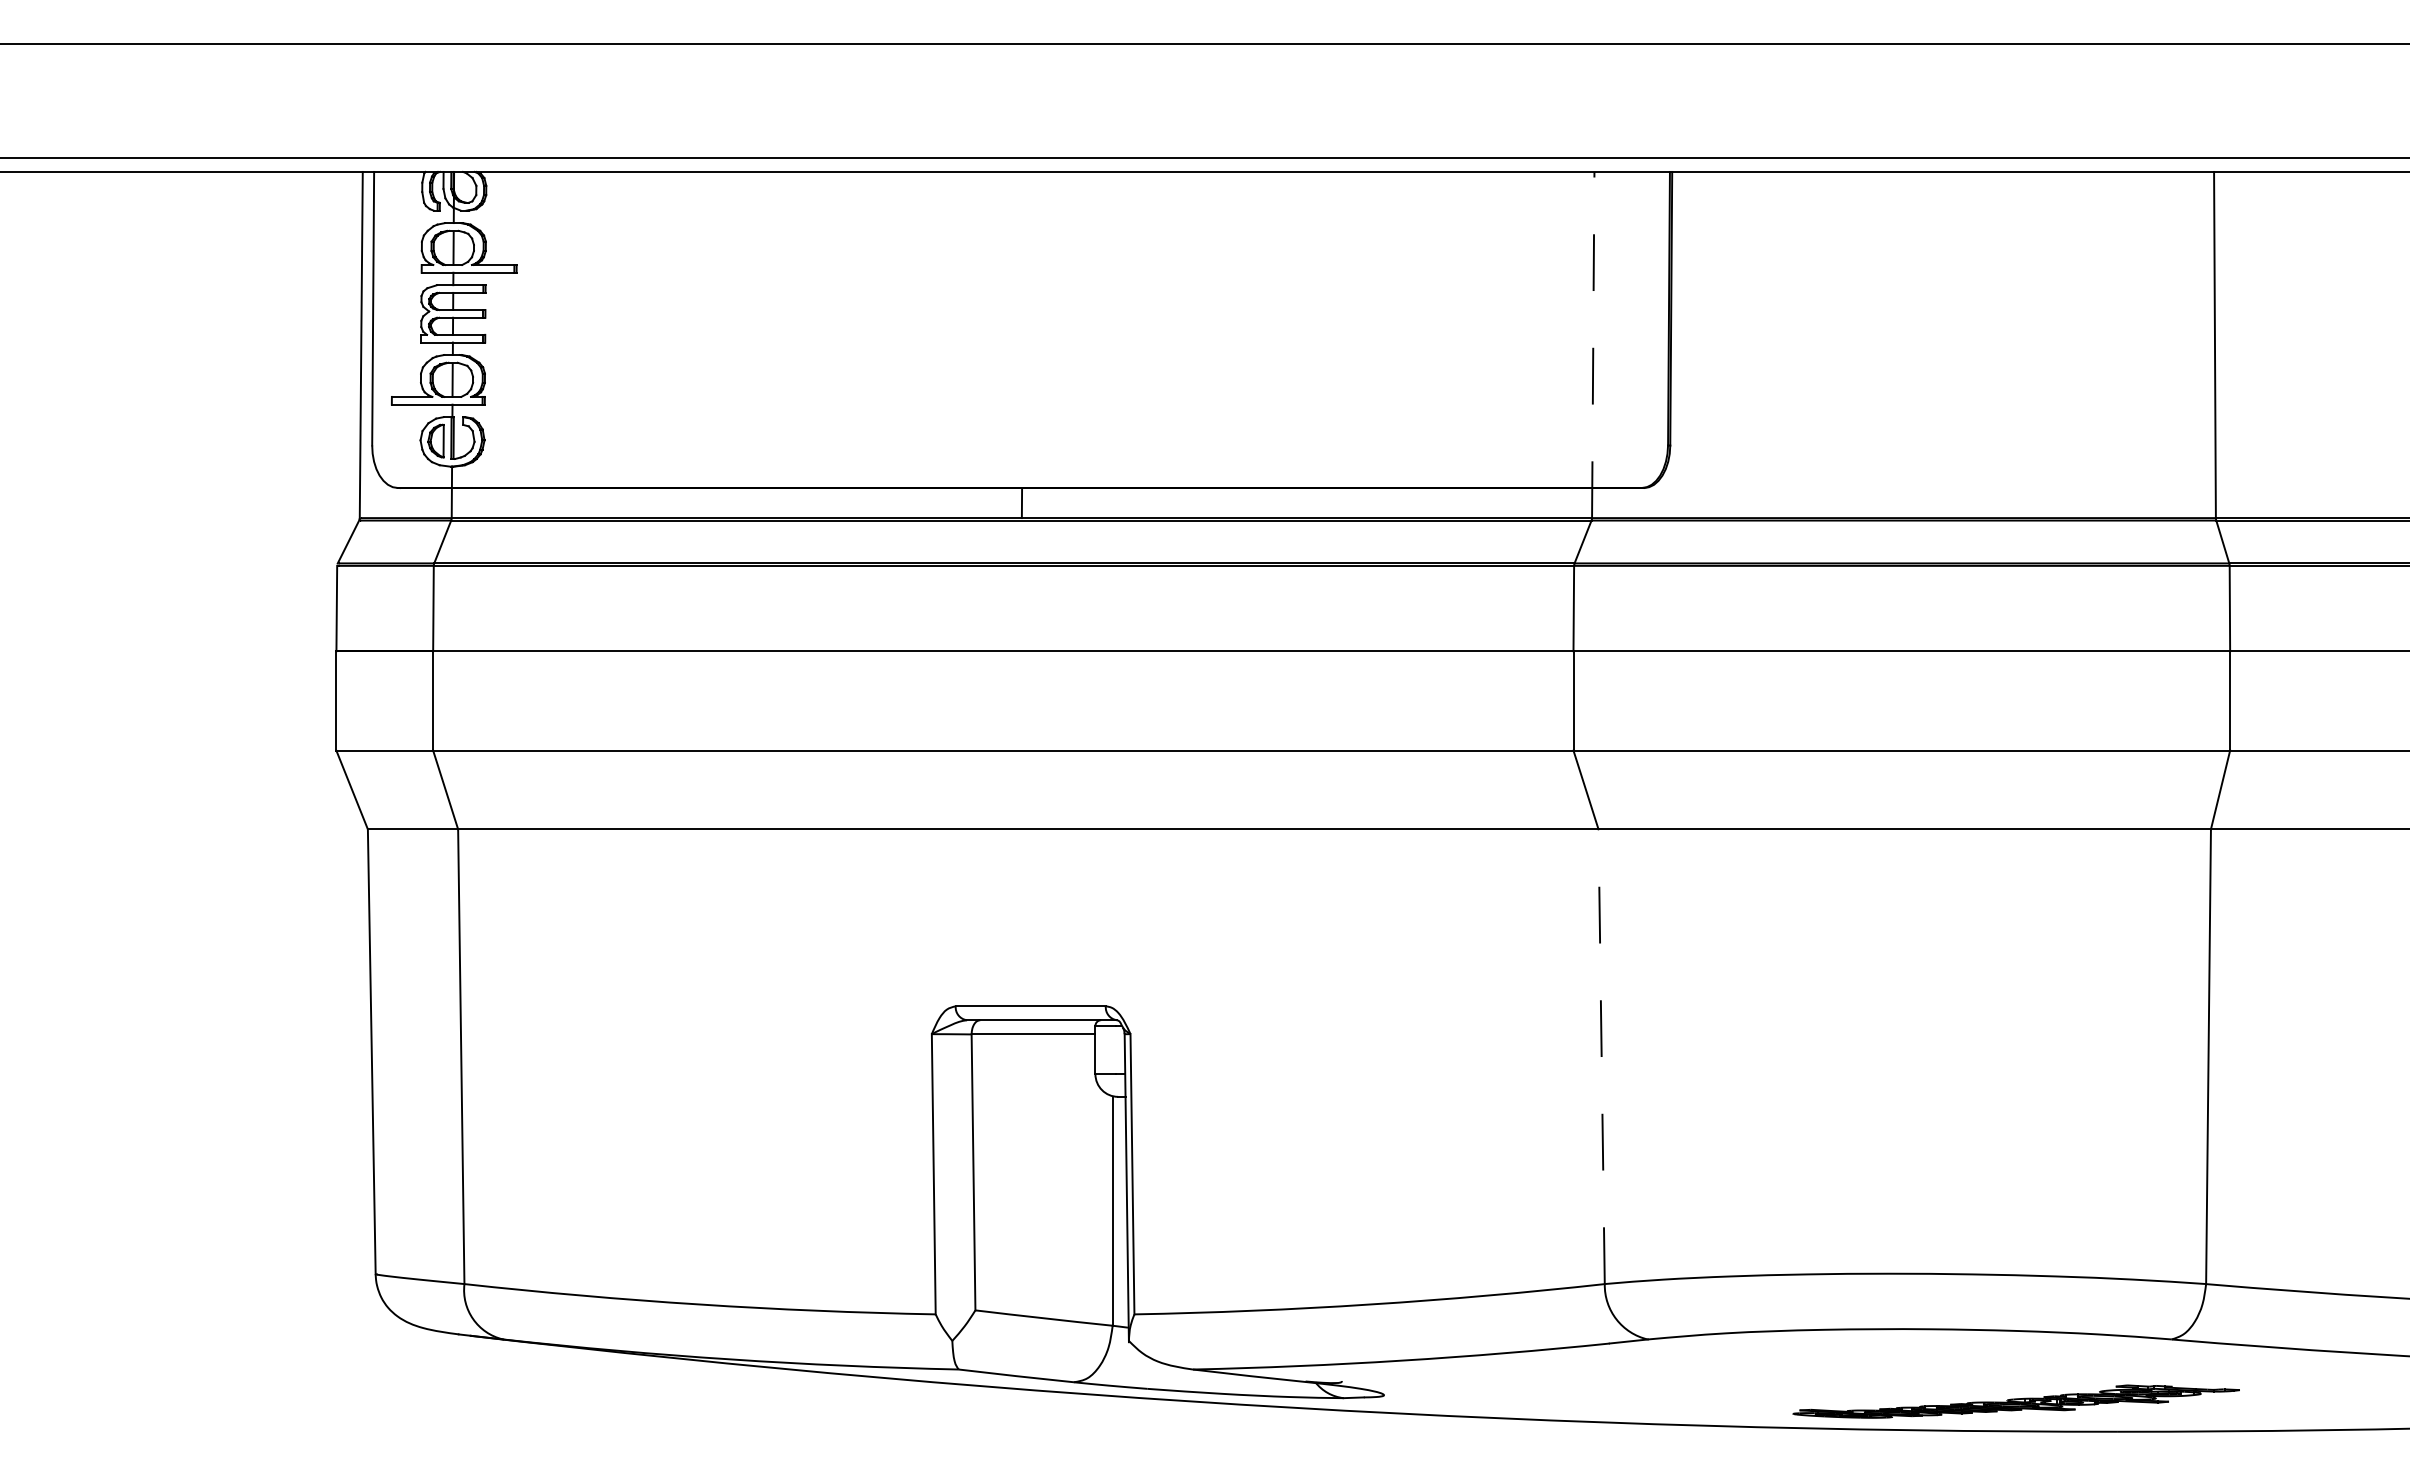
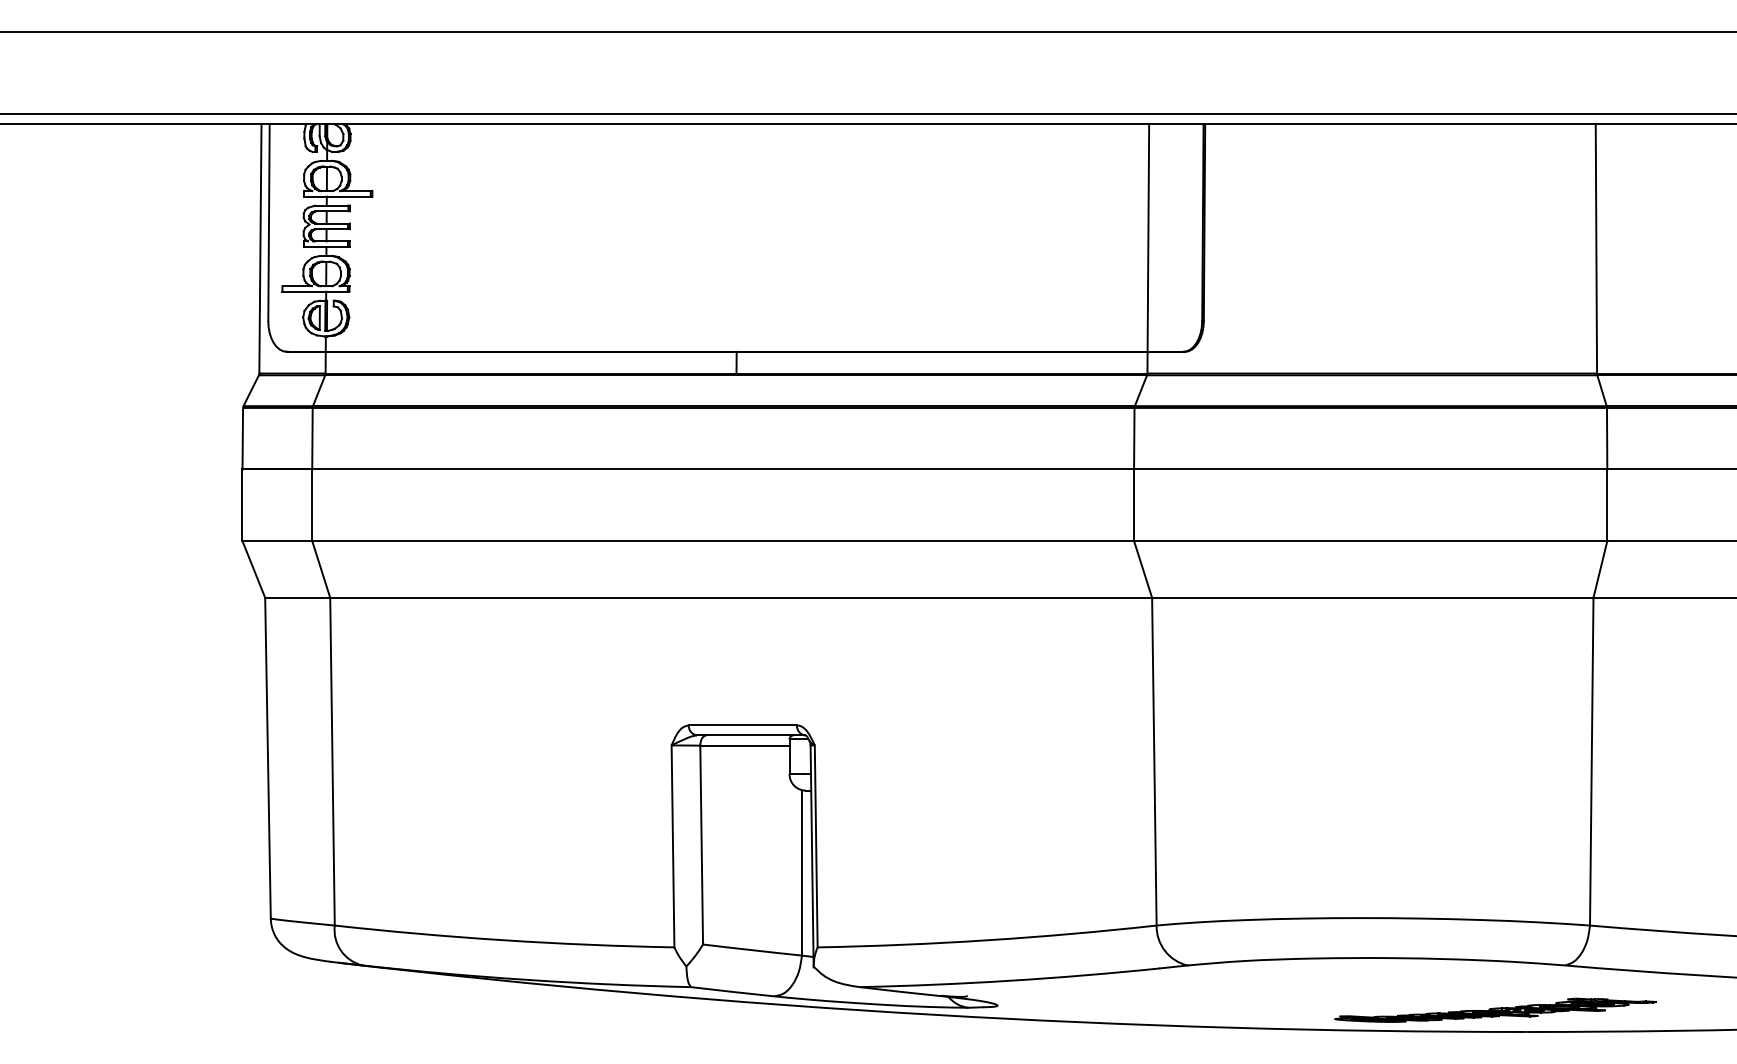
line: (1593, 344) -> (1148, 248), dashed -> solid
line: (1601, 1056) -> (1154, 761), dashed -> solid
part: (2015, 1401) -> (1495, 1010), moved

